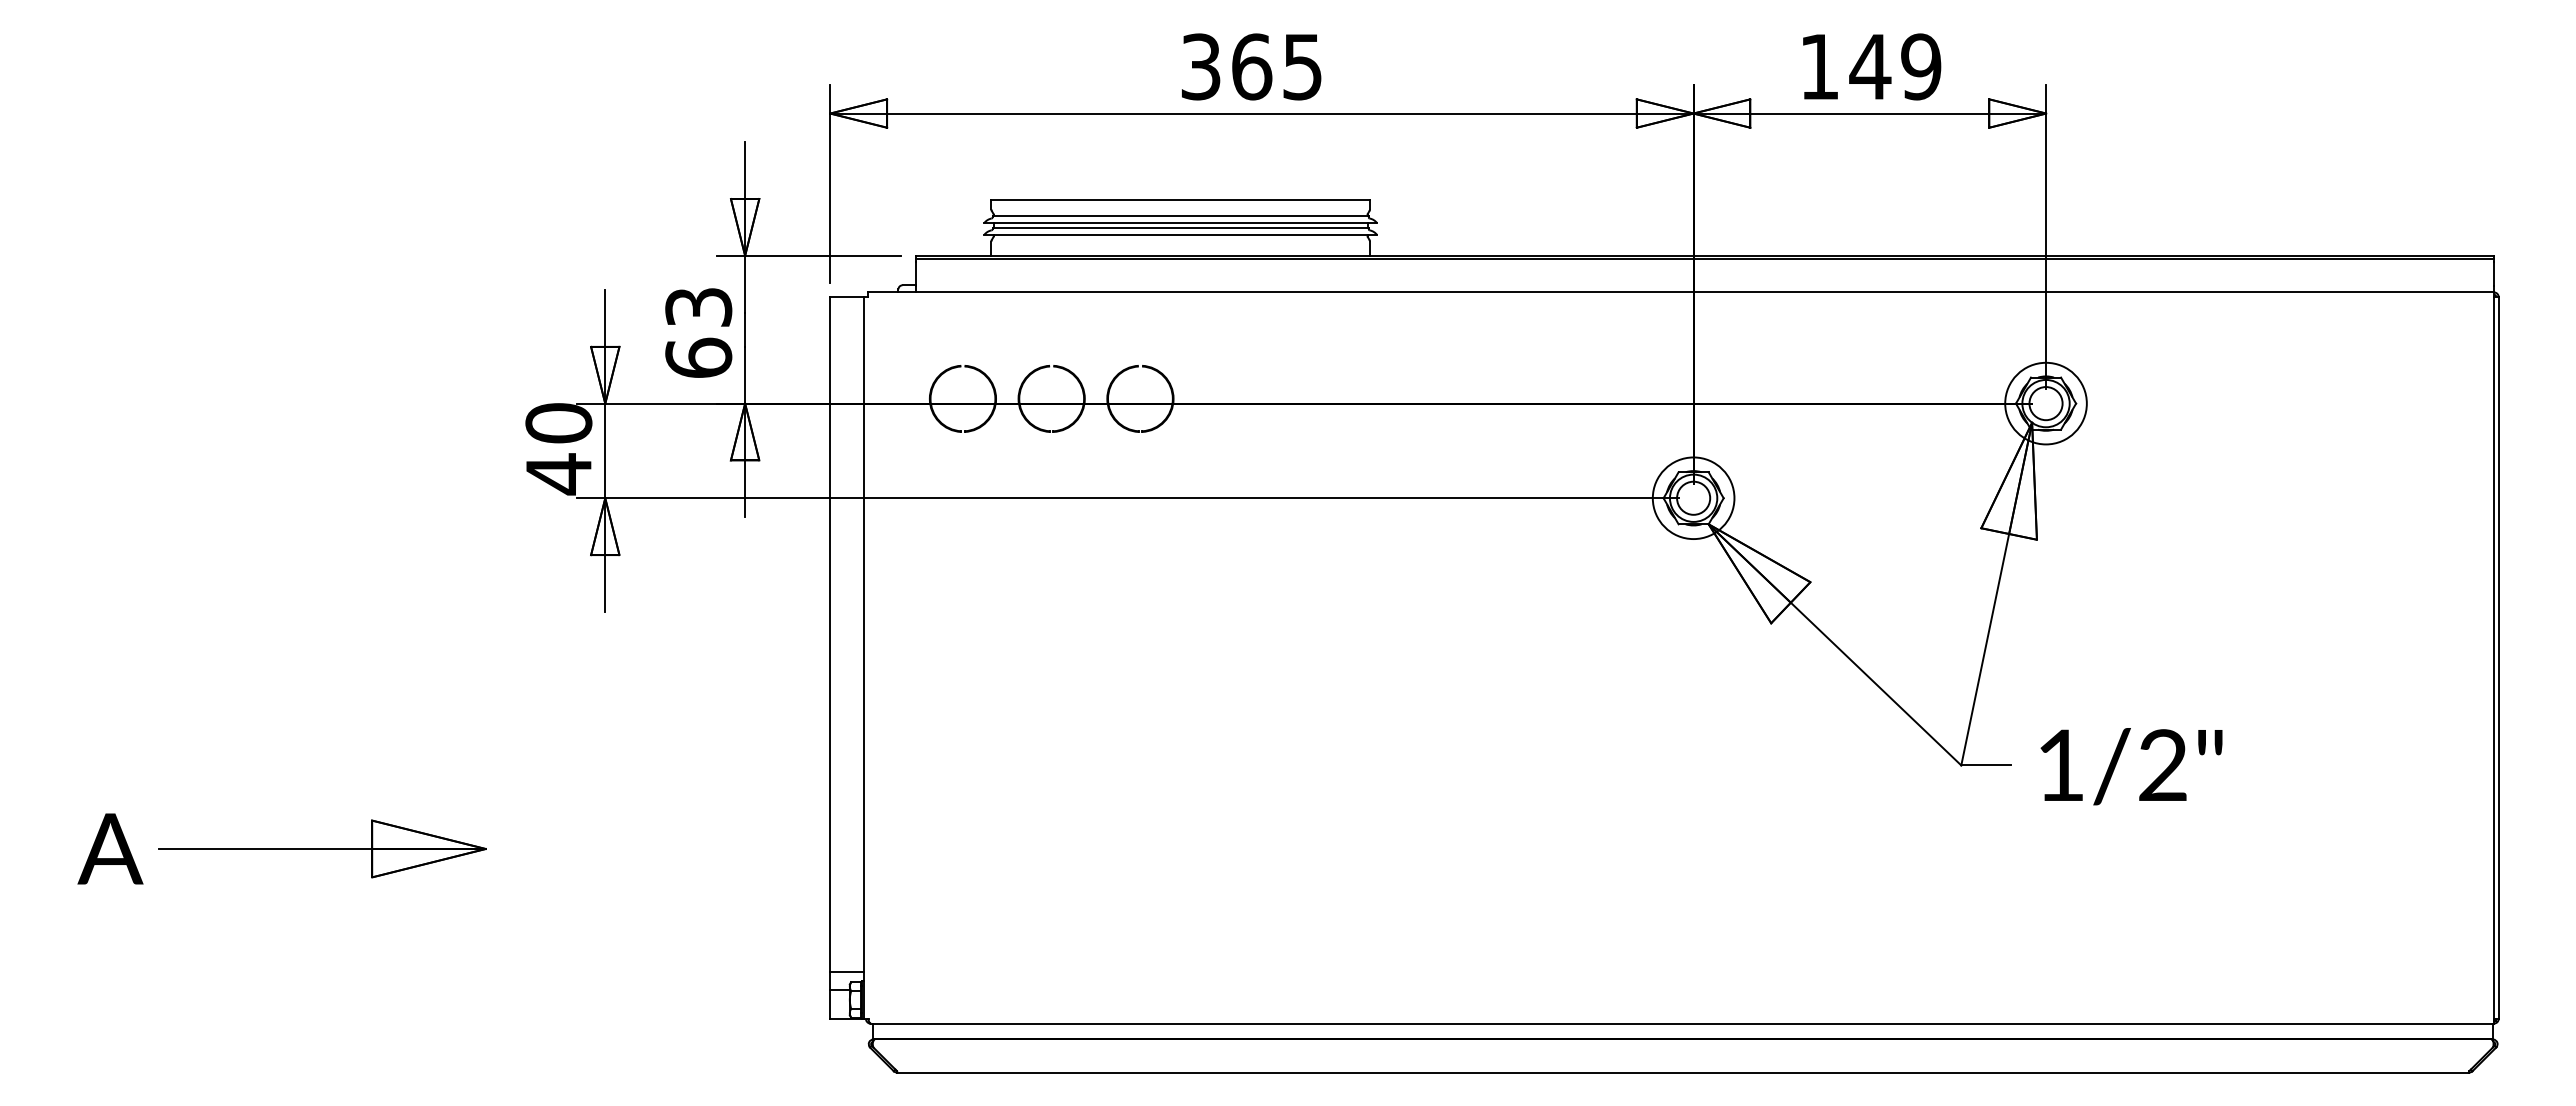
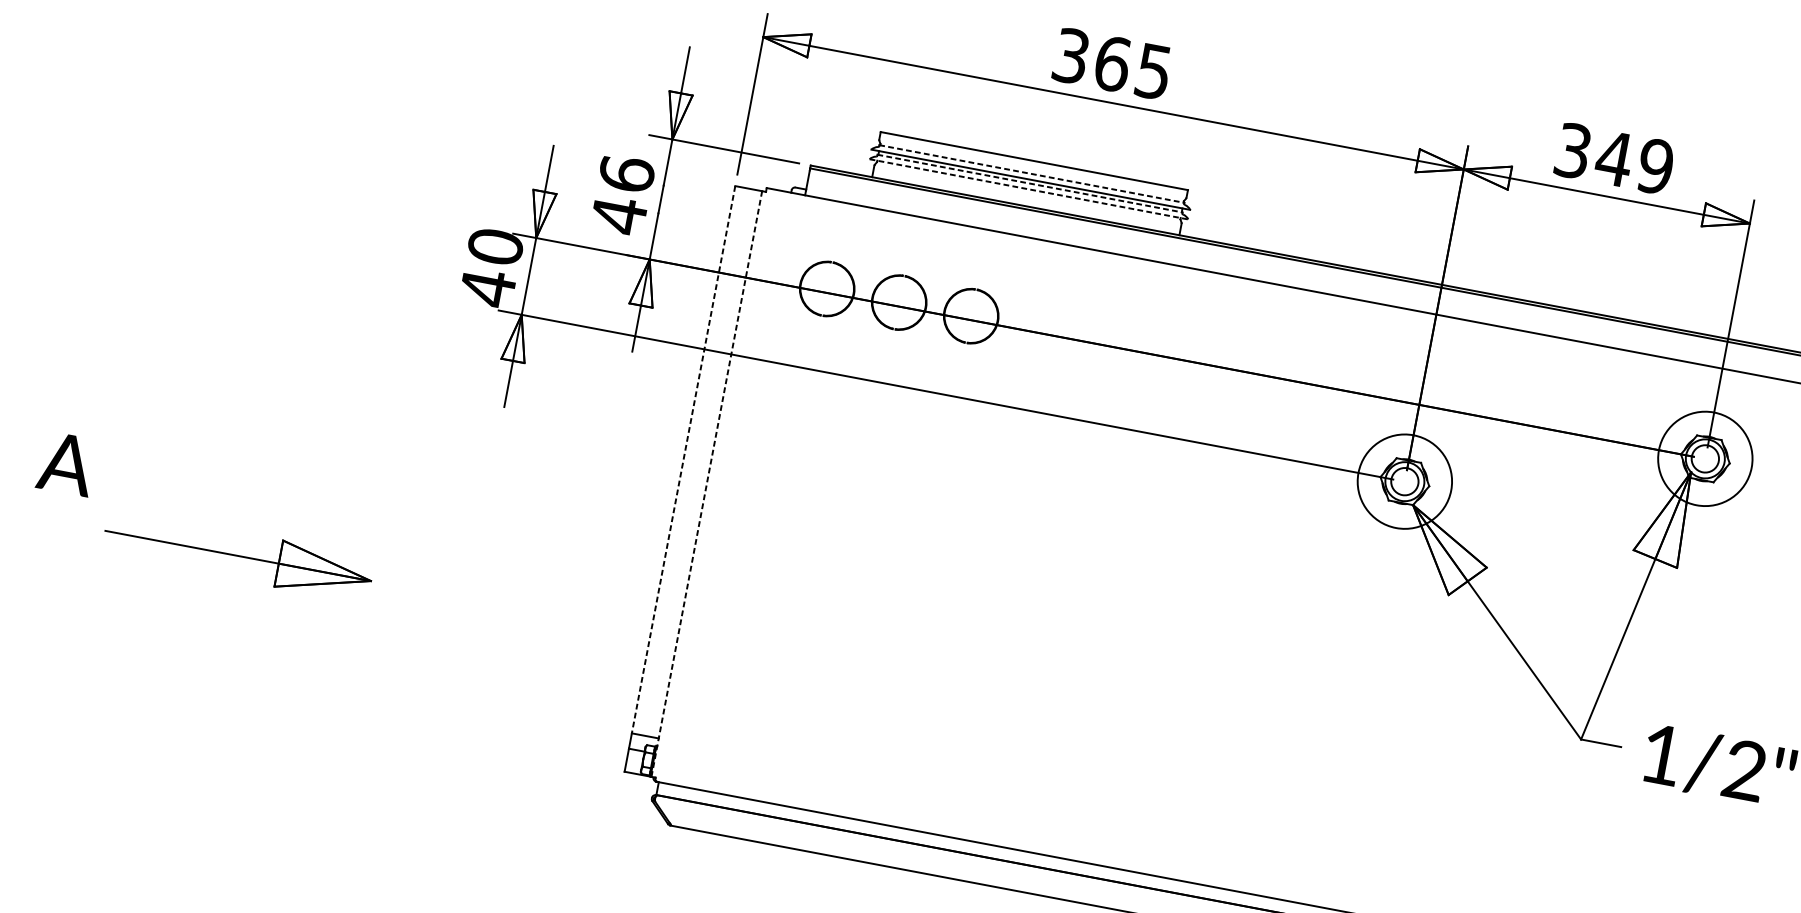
text: (1819, 66) -> (1573, 150), 149 -> 349
line: (1181, 216) -> (1032, 174), solid -> dashed
line: (1181, 227) -> (1030, 183), solid -> dashed
line: (1181, 234) -> (1029, 189), solid -> dashed
text: (698, 333) -> (622, 195), 63 -> 46
circle: (2045, 403) -> (1704, 458), size x1.4
circle: (1693, 498) -> (1404, 481), size x1.4
line: (830, 634) -> (683, 459), solid -> dashed
line: (863, 658) -> (706, 484), solid -> dashed
text: (110, 848) -> (66, 463), moved

